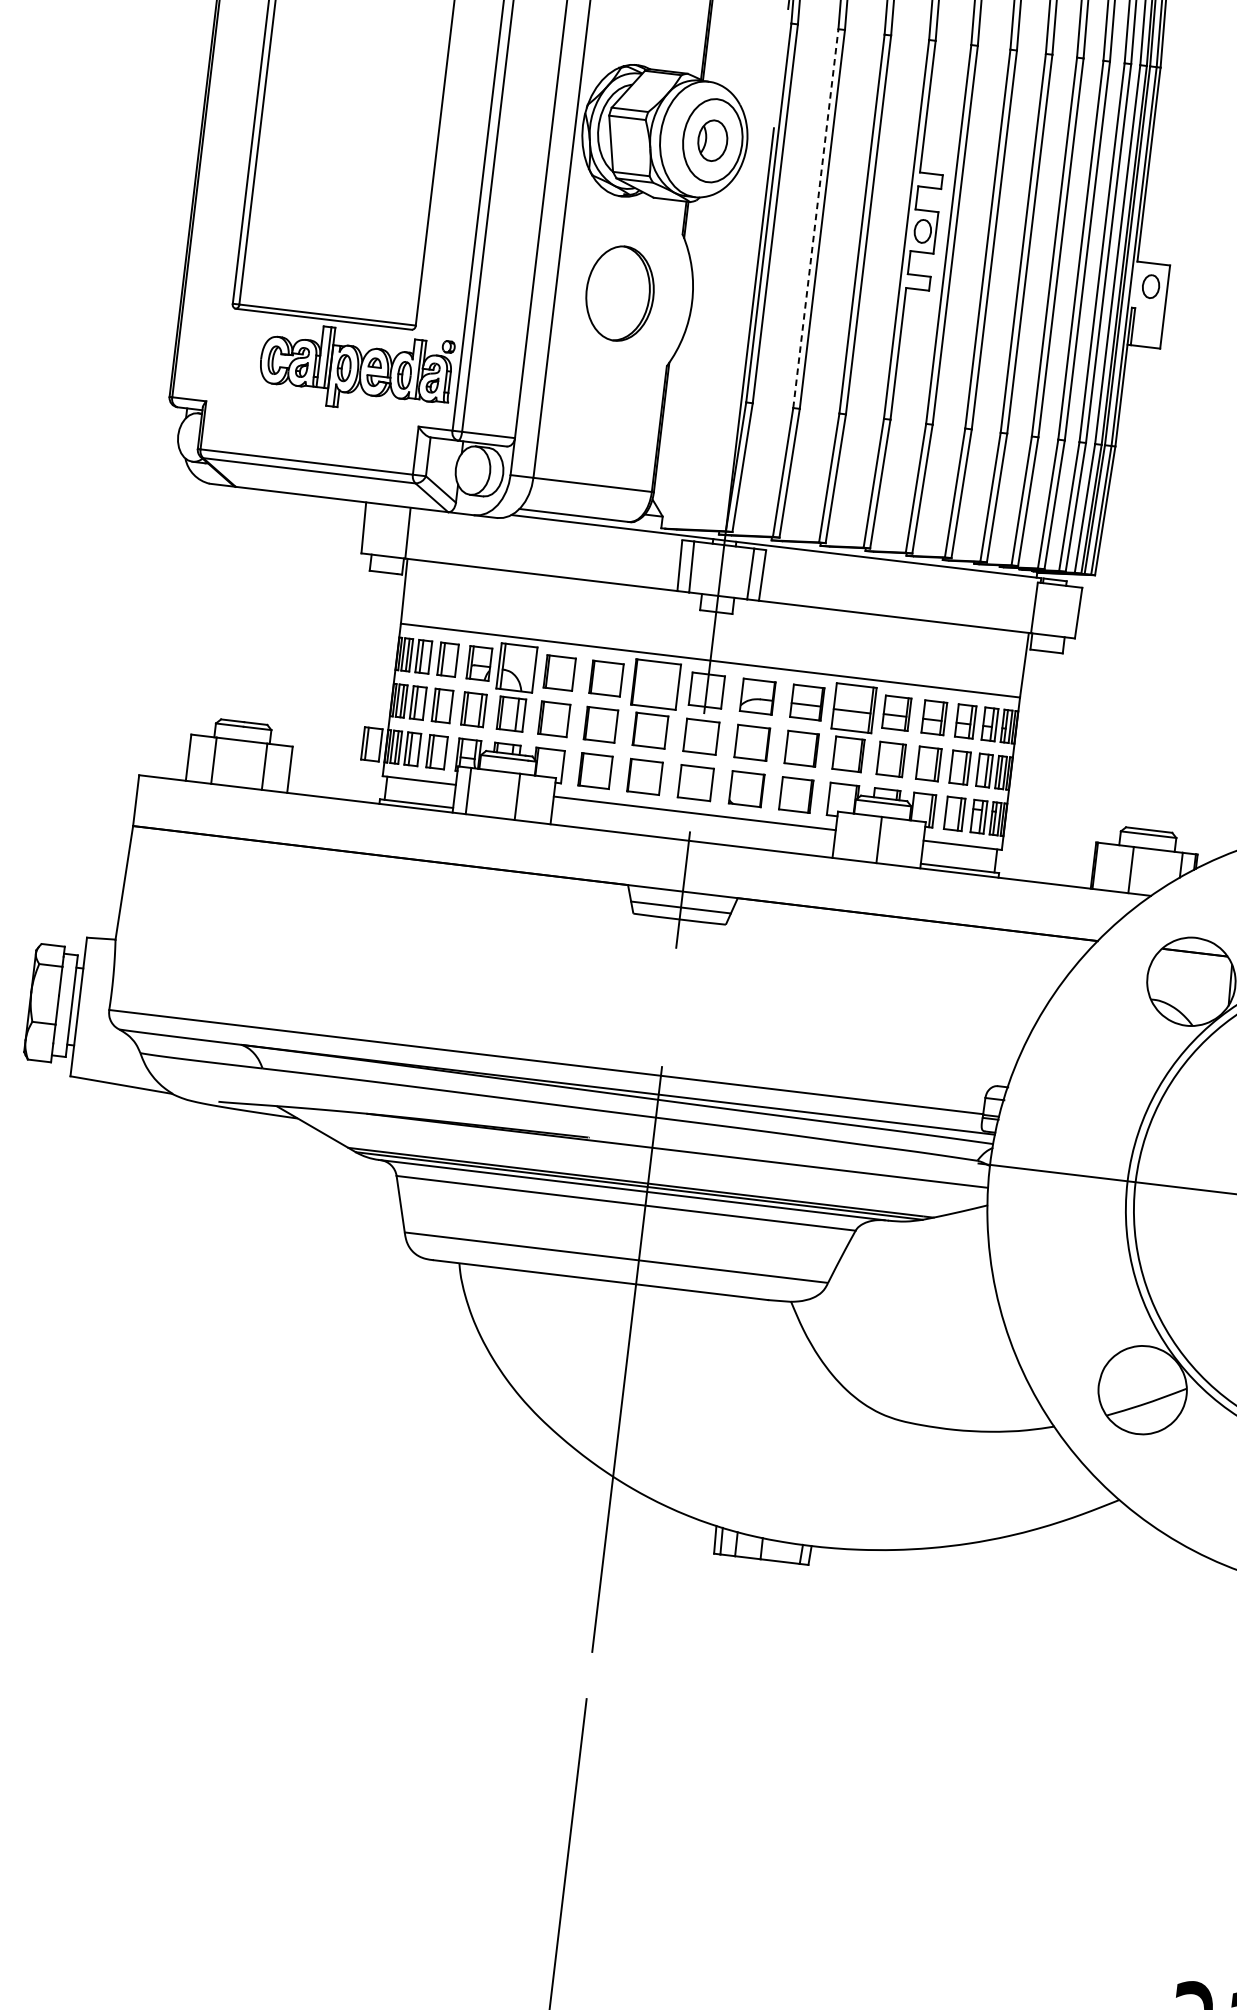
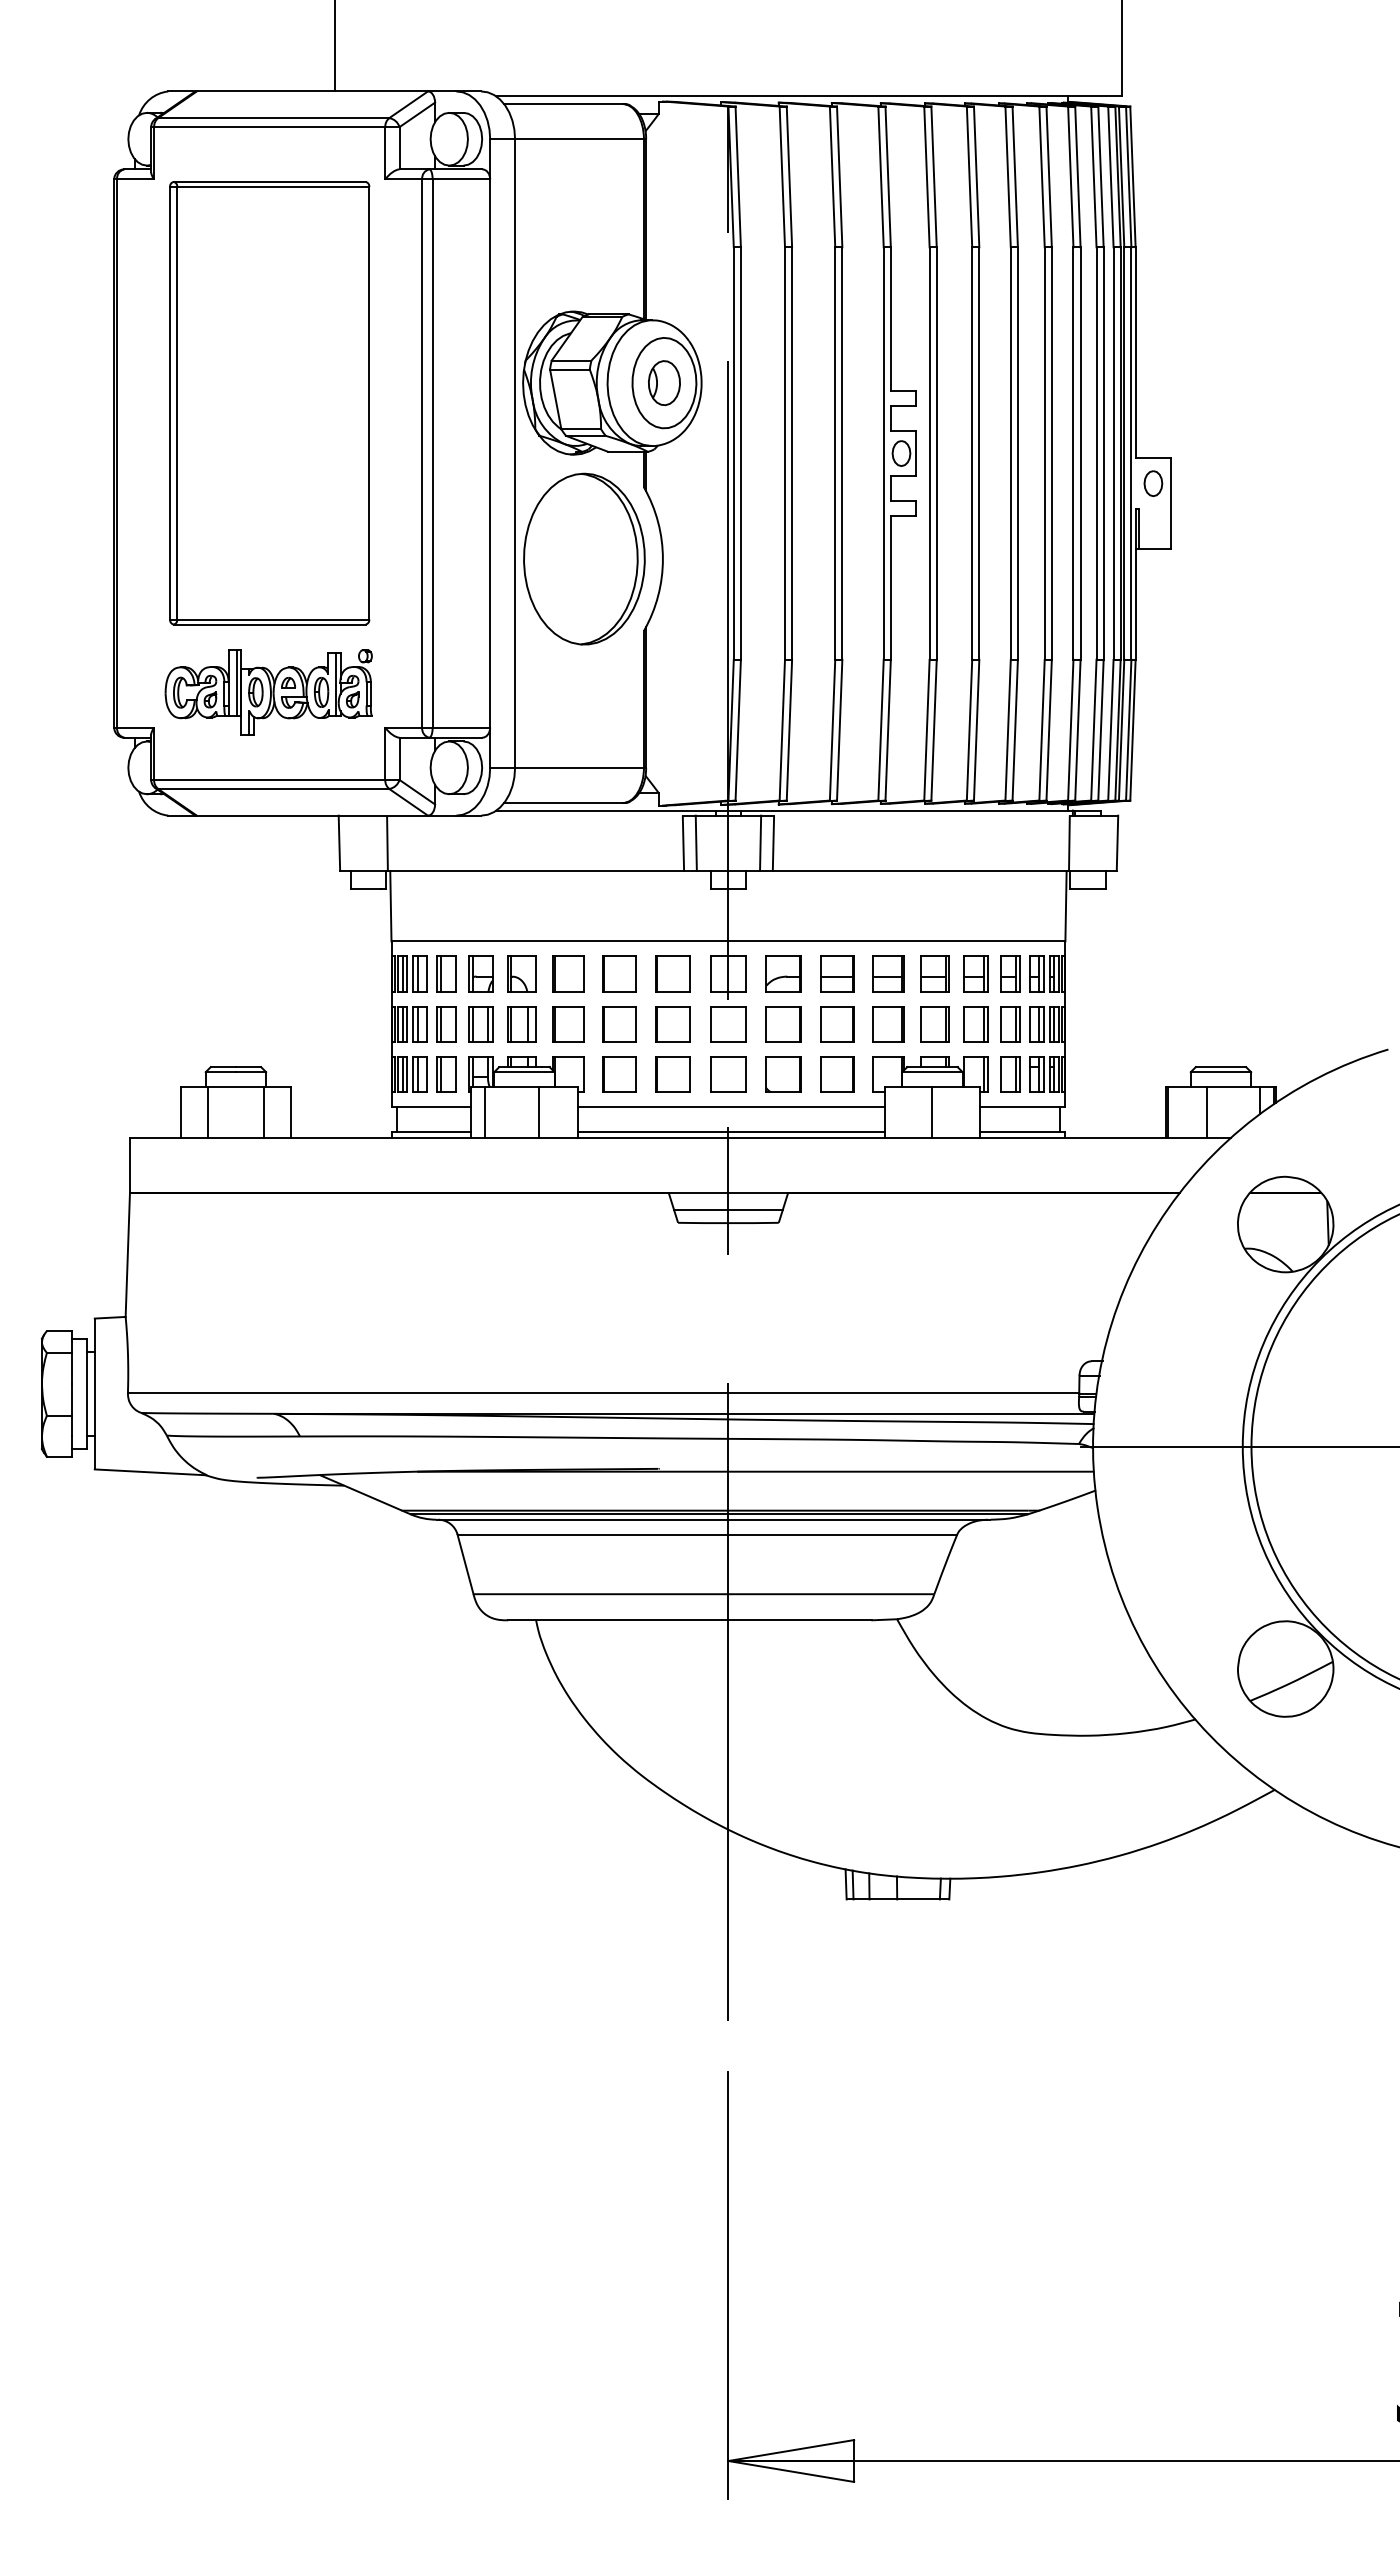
line: (815, 218) -> (784, 453), dashed -> solid
part: (620, 293) -> (584, 558), size x1.67
part: (355, 369) -> (268, 692), moved
part: (516, 667) -> (521, 973), size x0.71
part: (655, 683) -> (672, 973), size x0.71
part: (853, 707) -> (888, 973), size x0.71
part: (371, 744) -> (375, 1074), removed
line: (691, 836) -> (730, 1132), added

